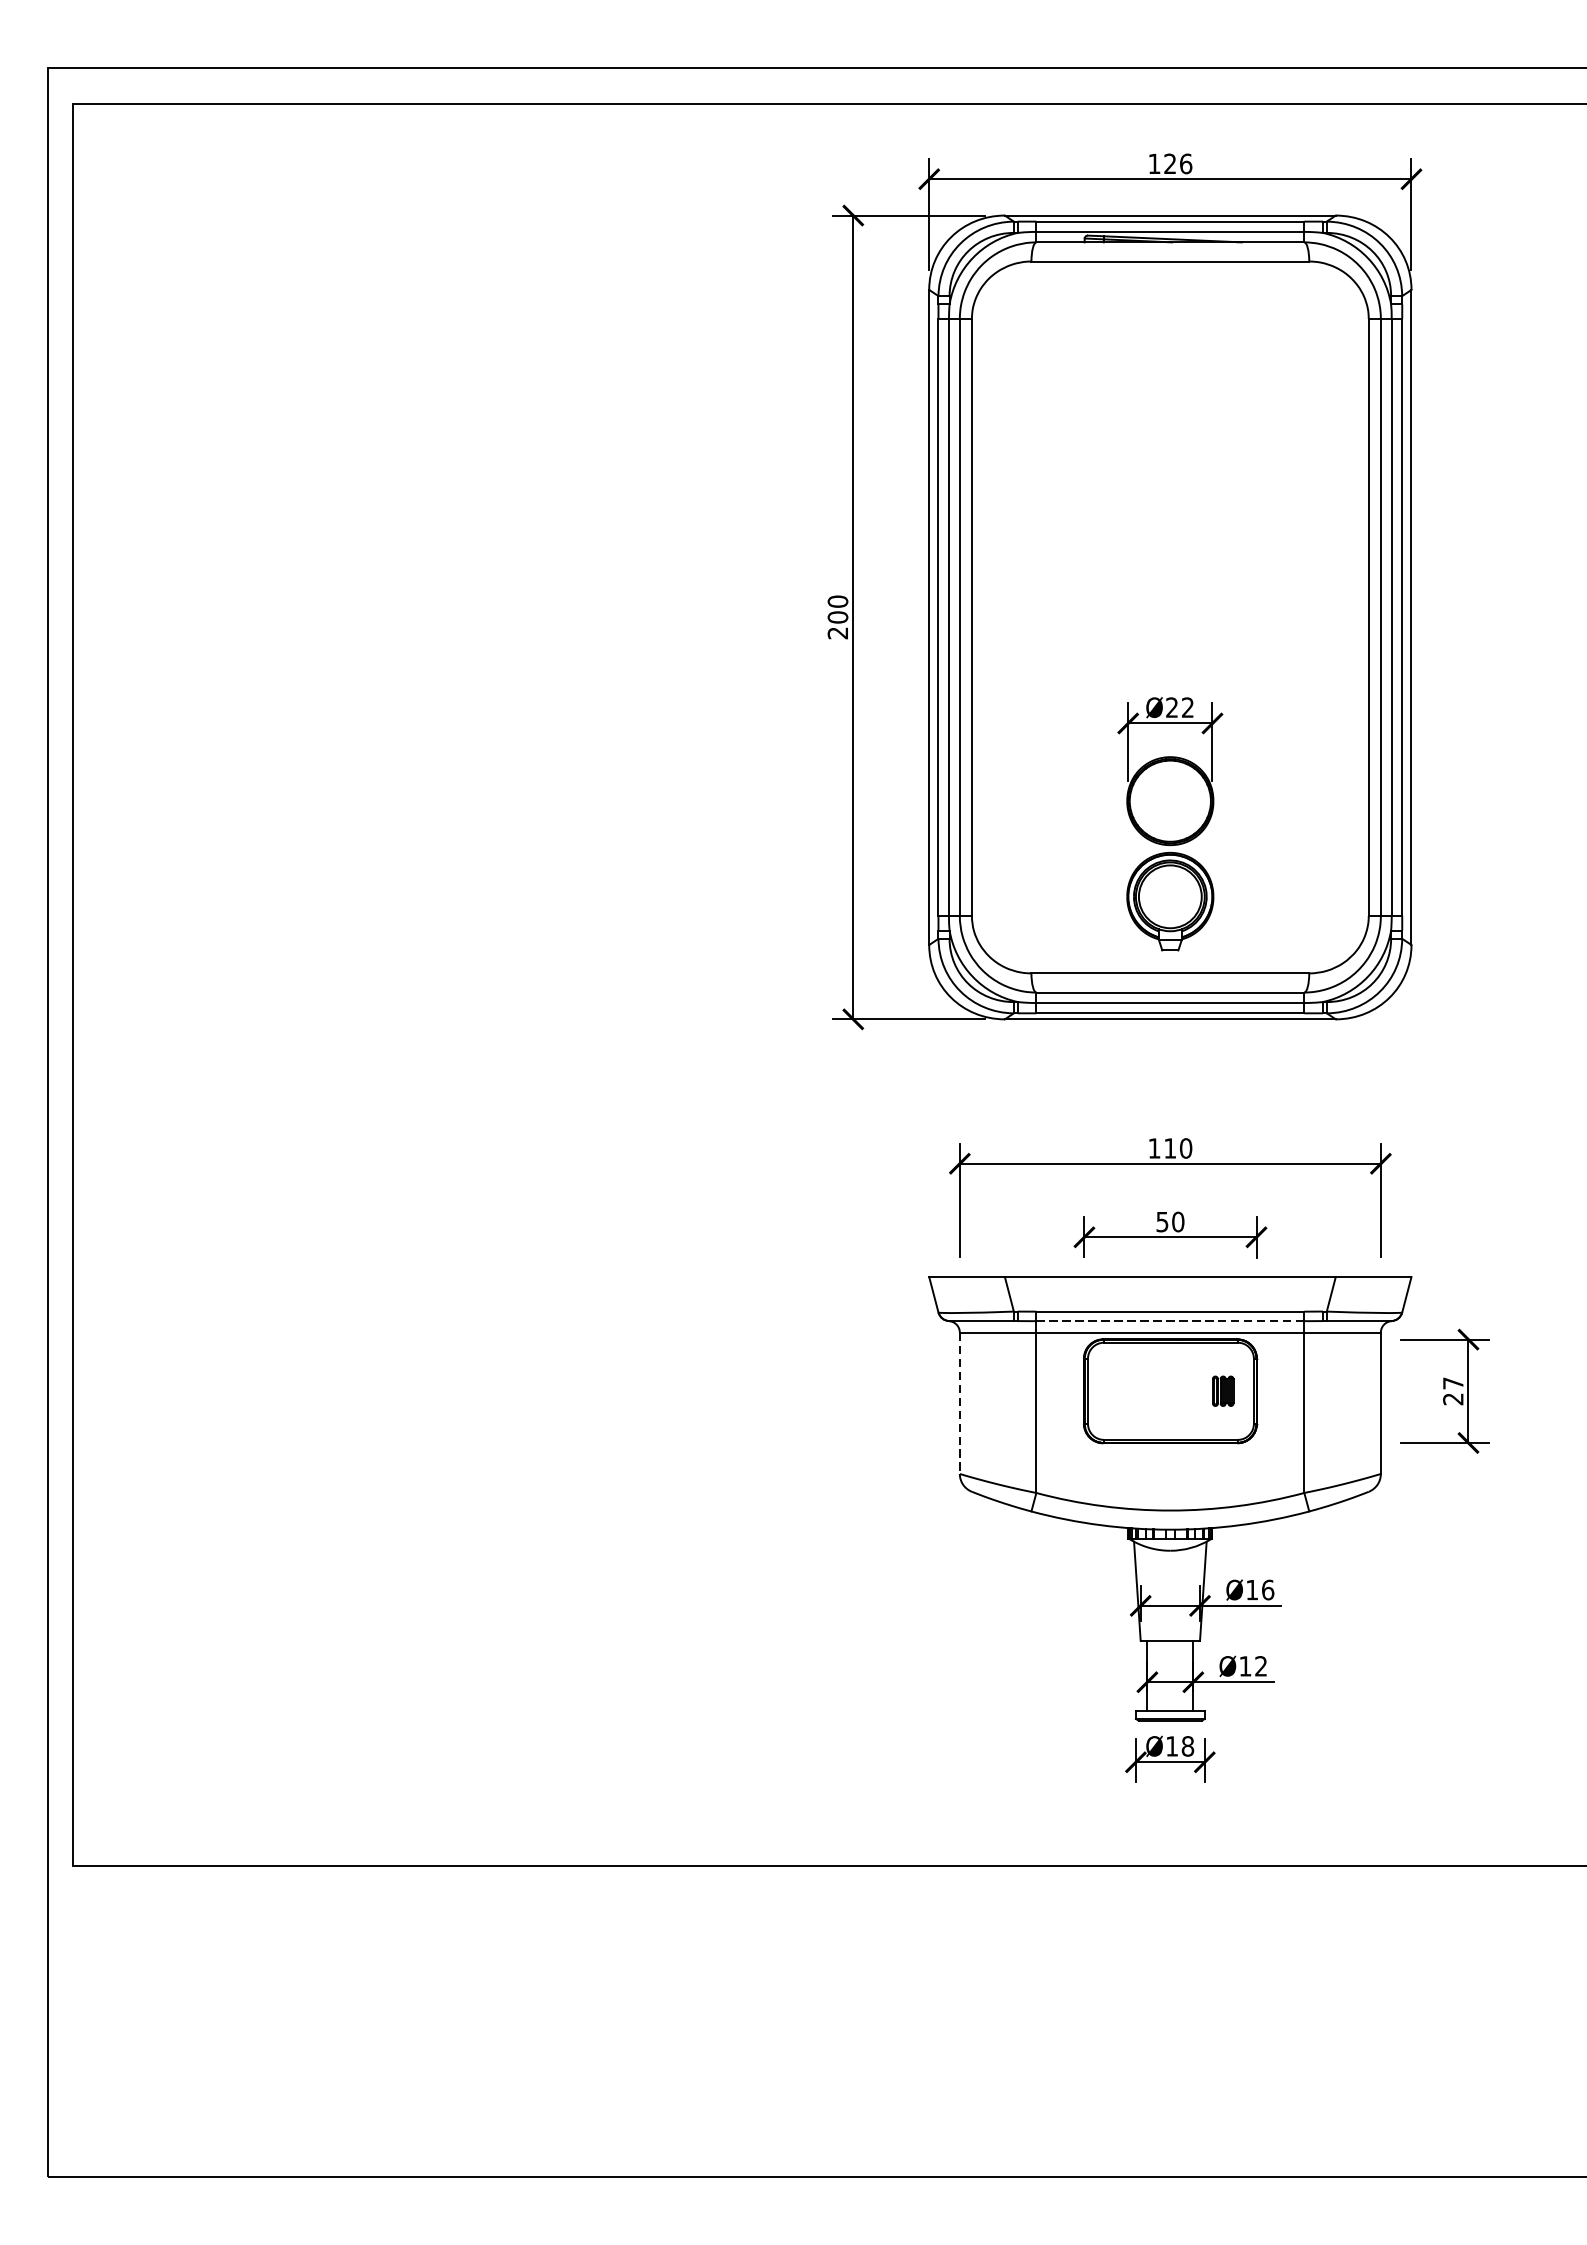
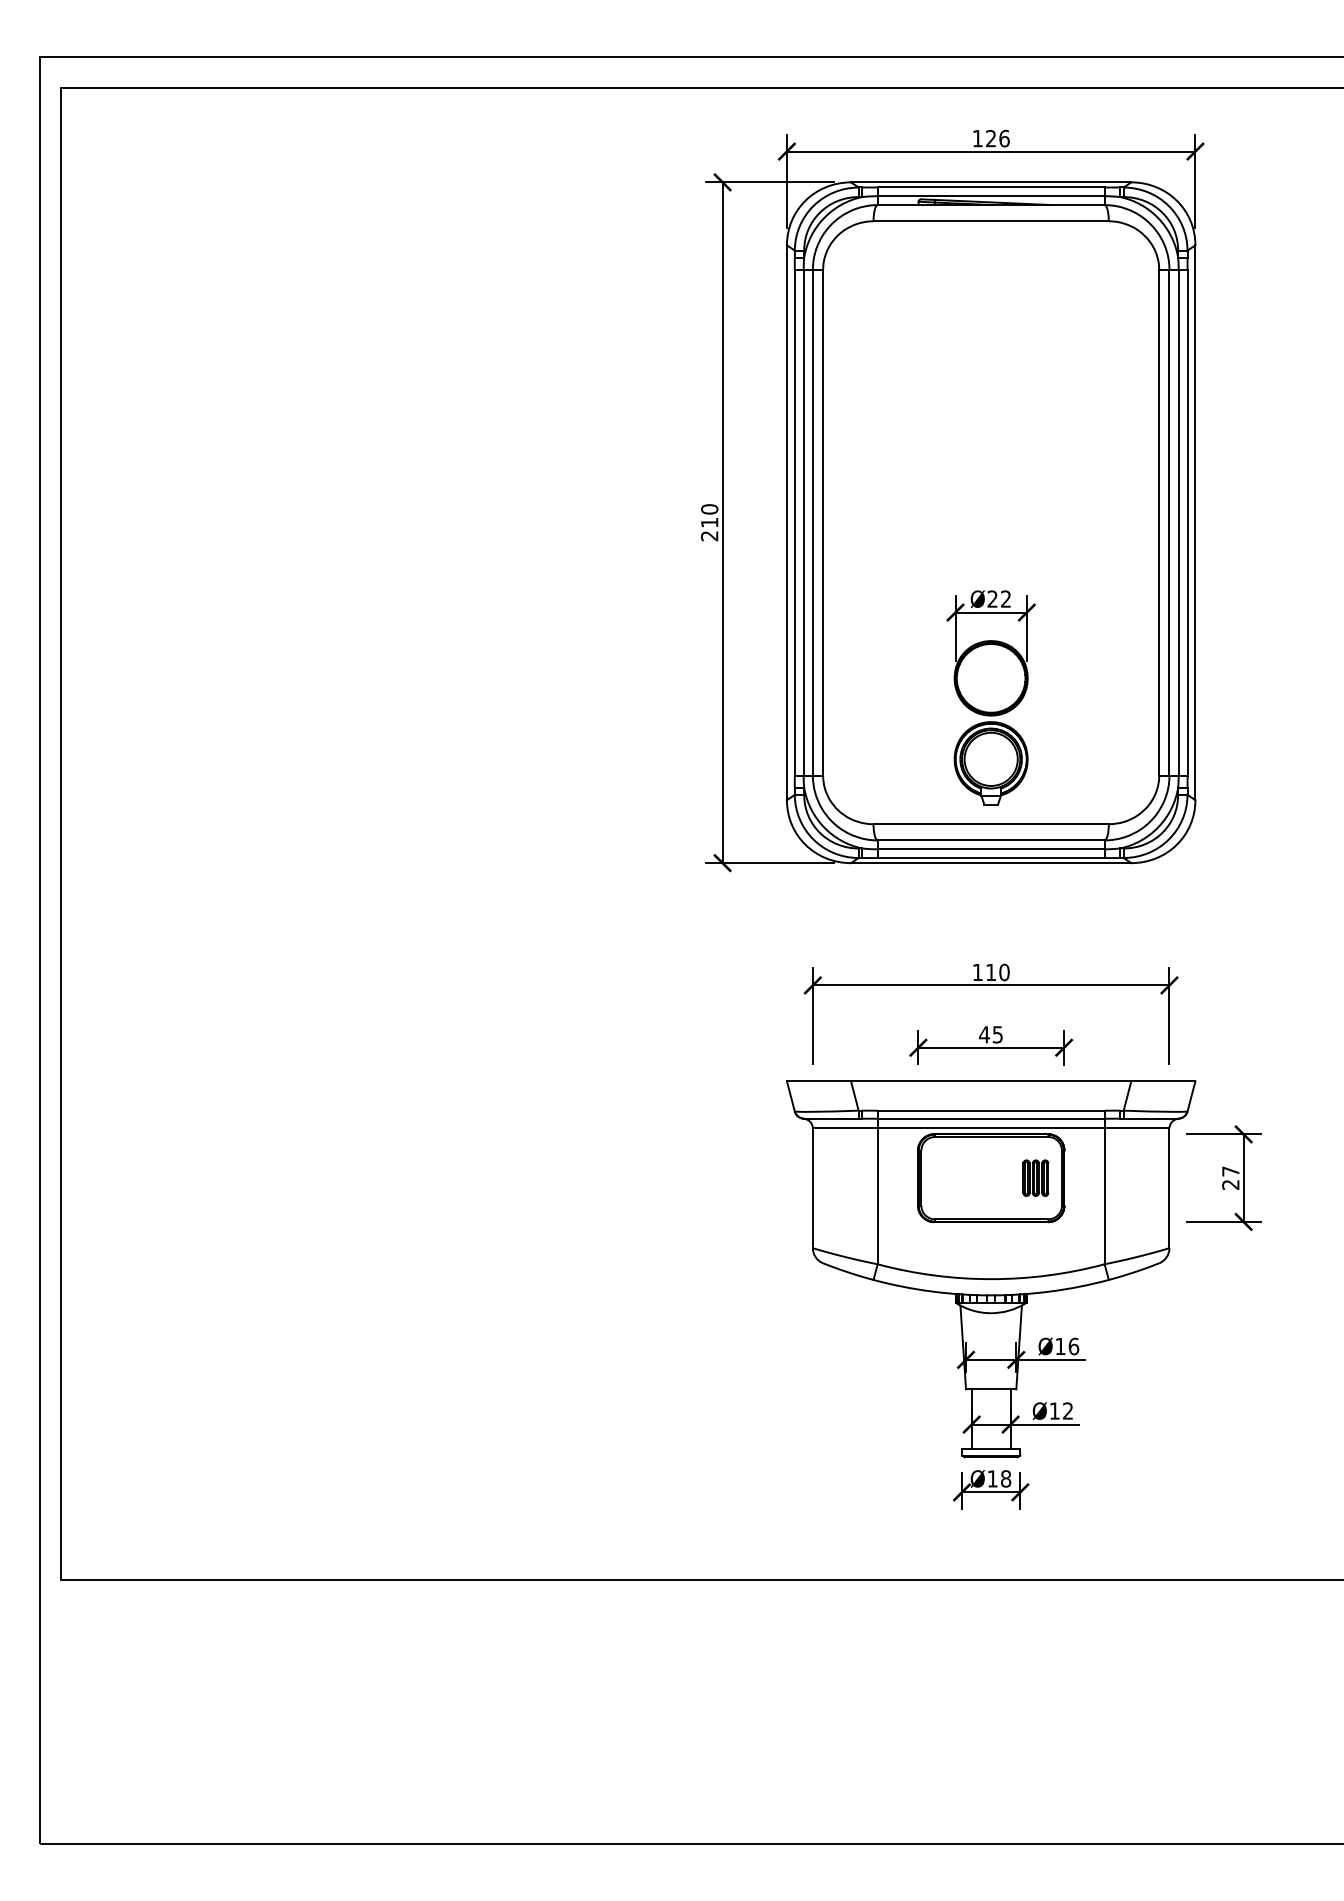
text: (837, 617) -> (709, 522), 200 -> 210
text: (1170, 1221) -> (991, 1034), 50 -> 45
line: (1170, 1320) -> (991, 1118), dashed -> solid
part: (1222, 1390) -> (1035, 1177), size x1.43
line: (959, 1403) -> (812, 1188), dashed -> solid

